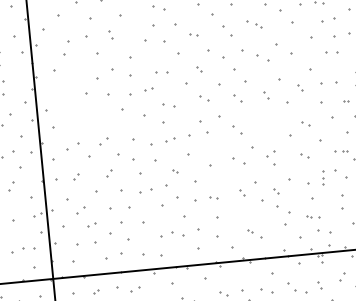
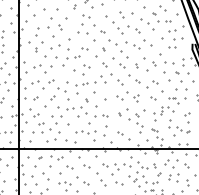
part: (253, 25) -> (133, 29), size x1.67
part: (73, 76) -> (39, 46), added
part: (83, 118) -> (42, 68), added
part: (264, 120) -> (134, 78), added
part: (253, 233) -> (123, 135), size x1.67

